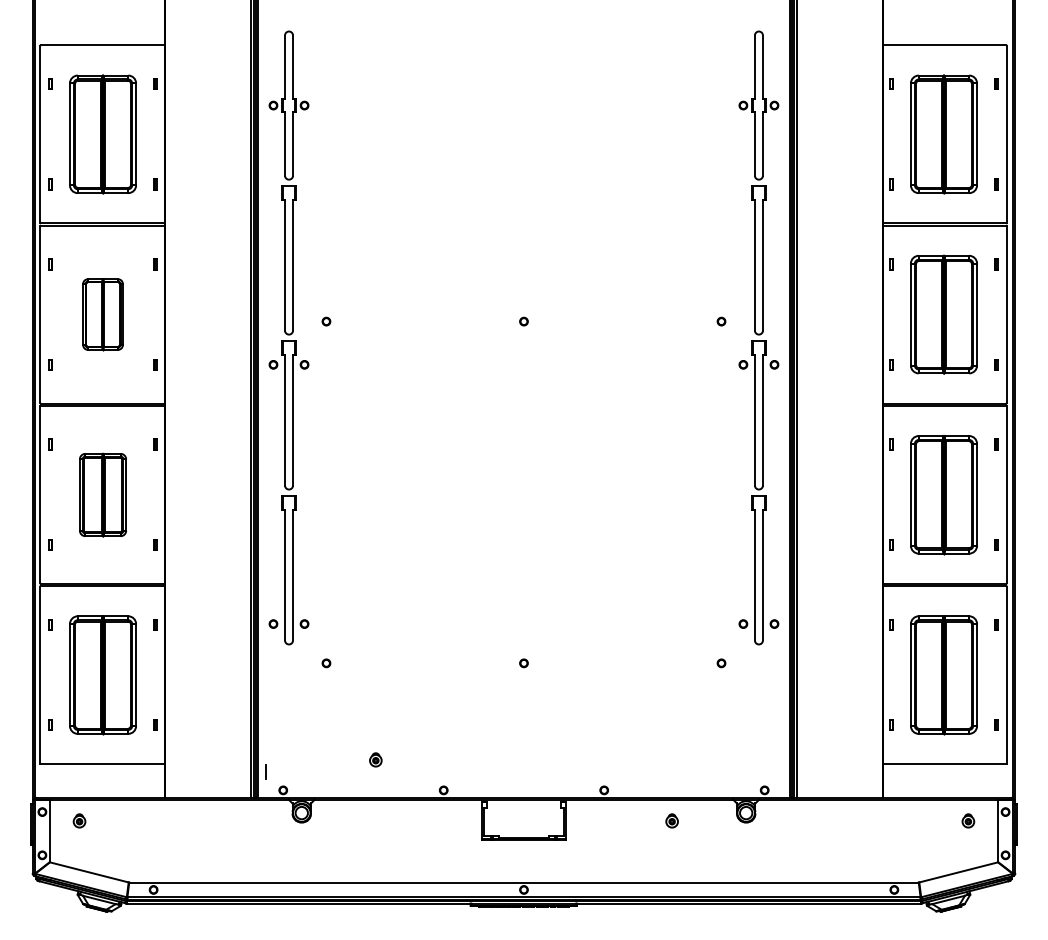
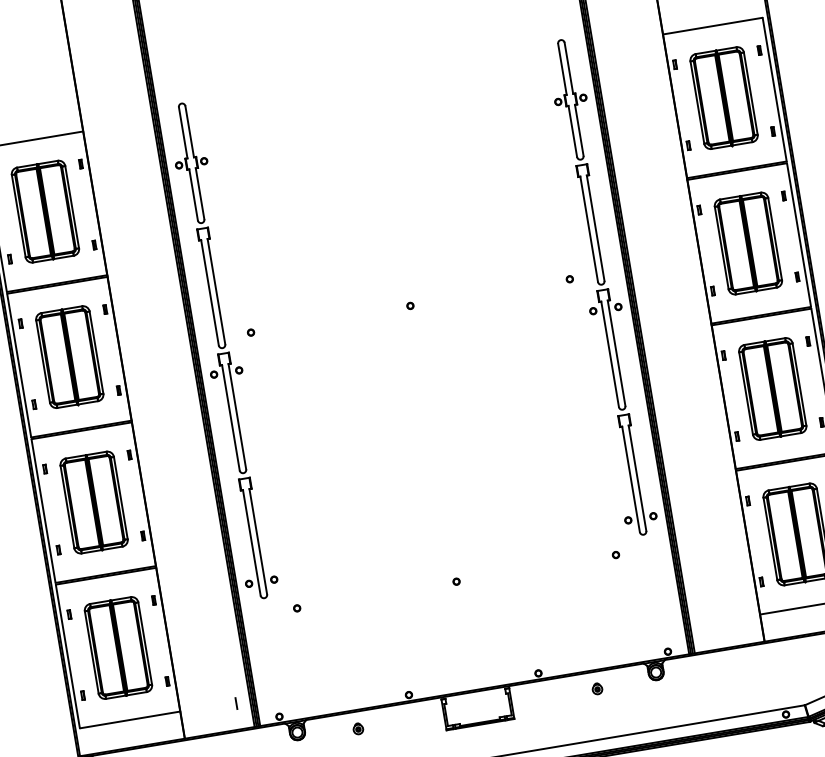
part: (102, 314) -> (69, 357), size x1.67
part: (102, 495) -> (93, 503), size x1.43
part: (375, 759) -> (357, 728), moved
line: (265, 771) -> (235, 703), moved

